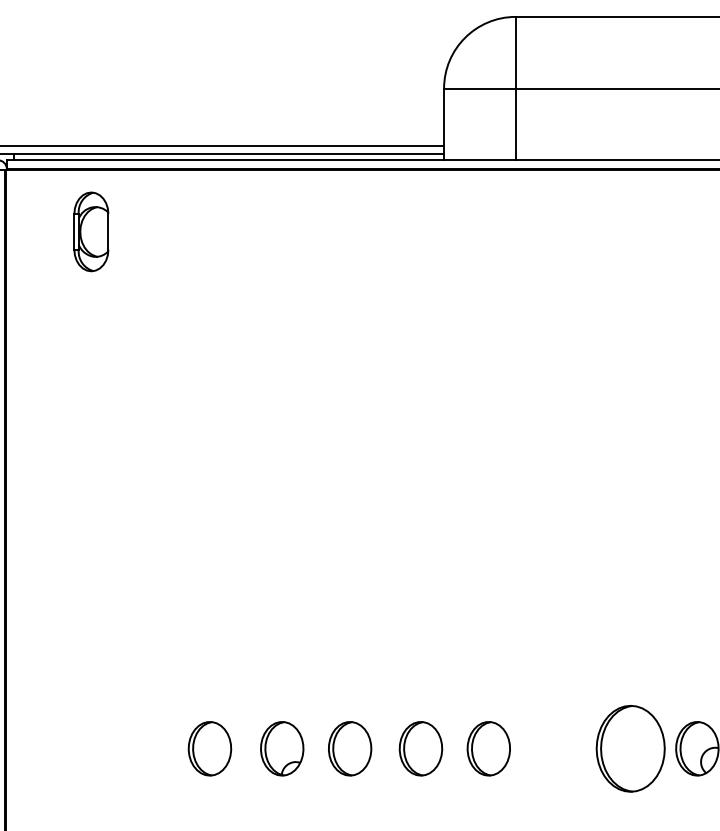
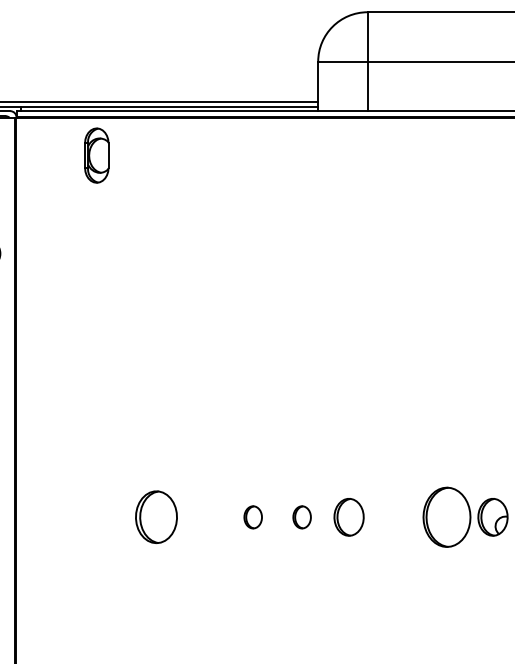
part: (90, 231) -> (96, 155), moved
part: (209, 749) -> (156, 517), size x1.4
part: (282, 749) -> (206, 517), removed
part: (348, 749) -> (252, 517), size x0.6
part: (419, 749) -> (301, 517), size x0.6

